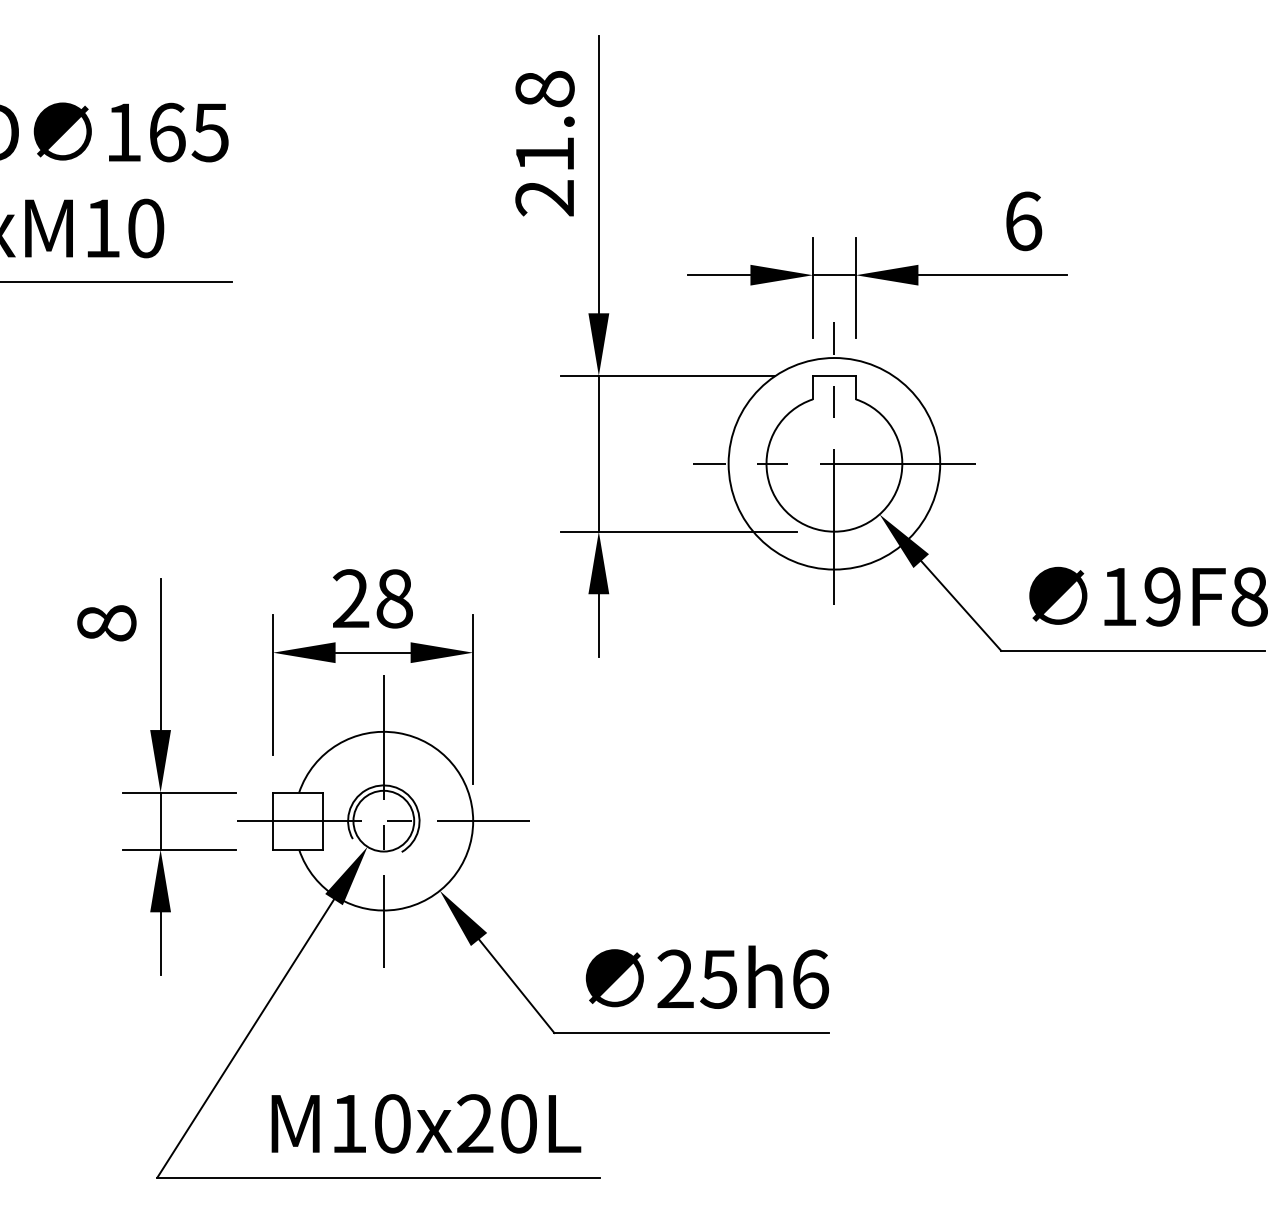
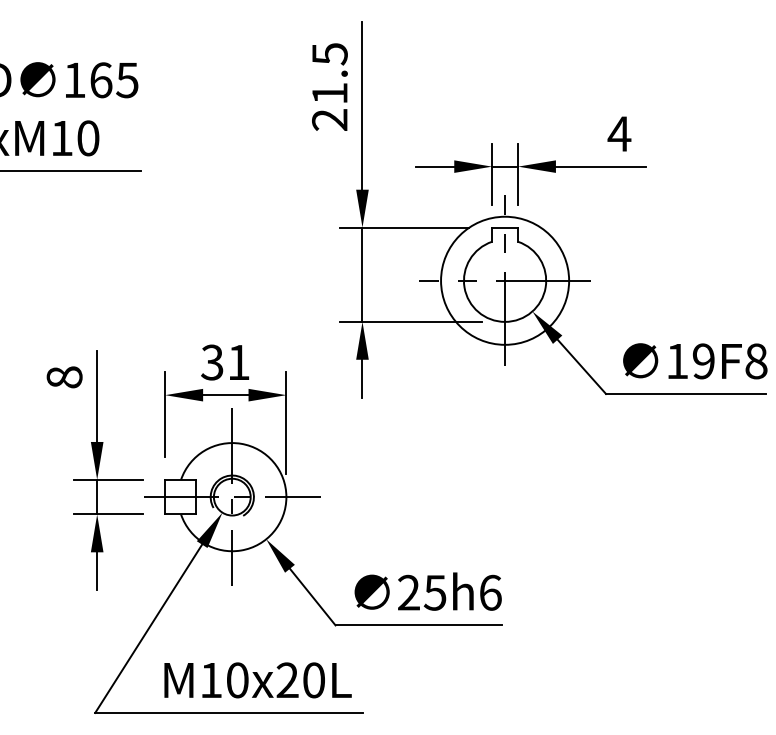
text: (544, 89) -> (329, 54), 21.8 -> 21.5
text: (1023, 220) -> (619, 133), 6 -> 4
text: (372, 598) -> (225, 362), 28 -> 31

